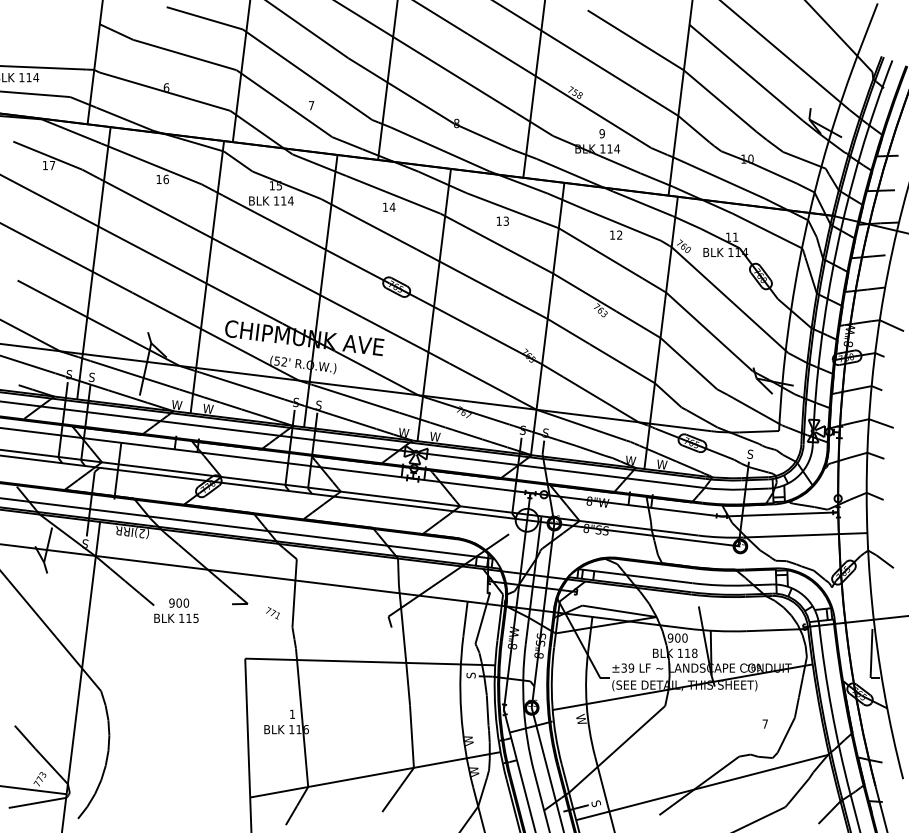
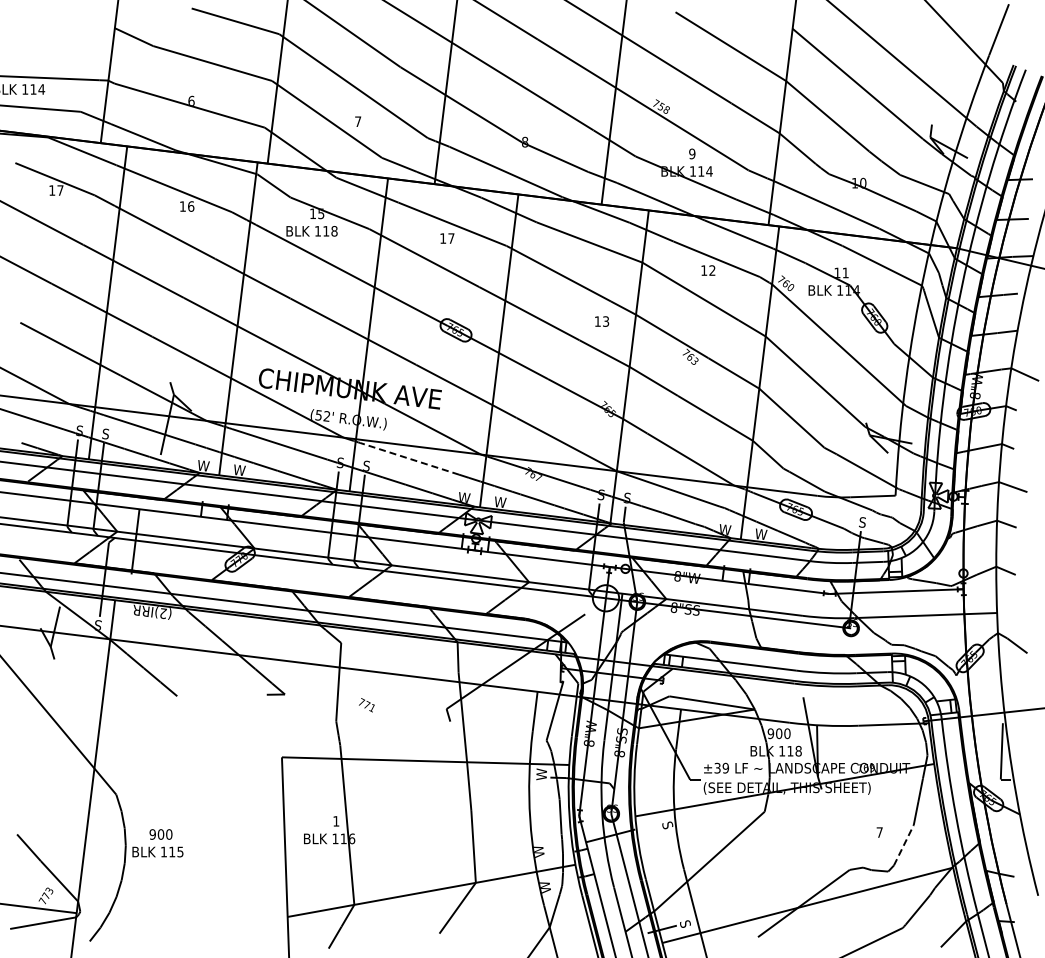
text: (290, 201) -> (334, 231), 114 -> 118
text: (392, 207) -> (451, 238), 14 -> 17
text: (503, 221) -> (602, 321), moved
line: (356, 398) -> (409, 458), solid -> dashed
text: (176, 610) -> (157, 843), moved
text: (272, 613) -> (366, 705), moved
text: (471, 673) -> (541, 774), S -> W
text: (581, 718) -> (668, 826), W -> S
line: (786, 734) -> (904, 844), solid -> dashed

